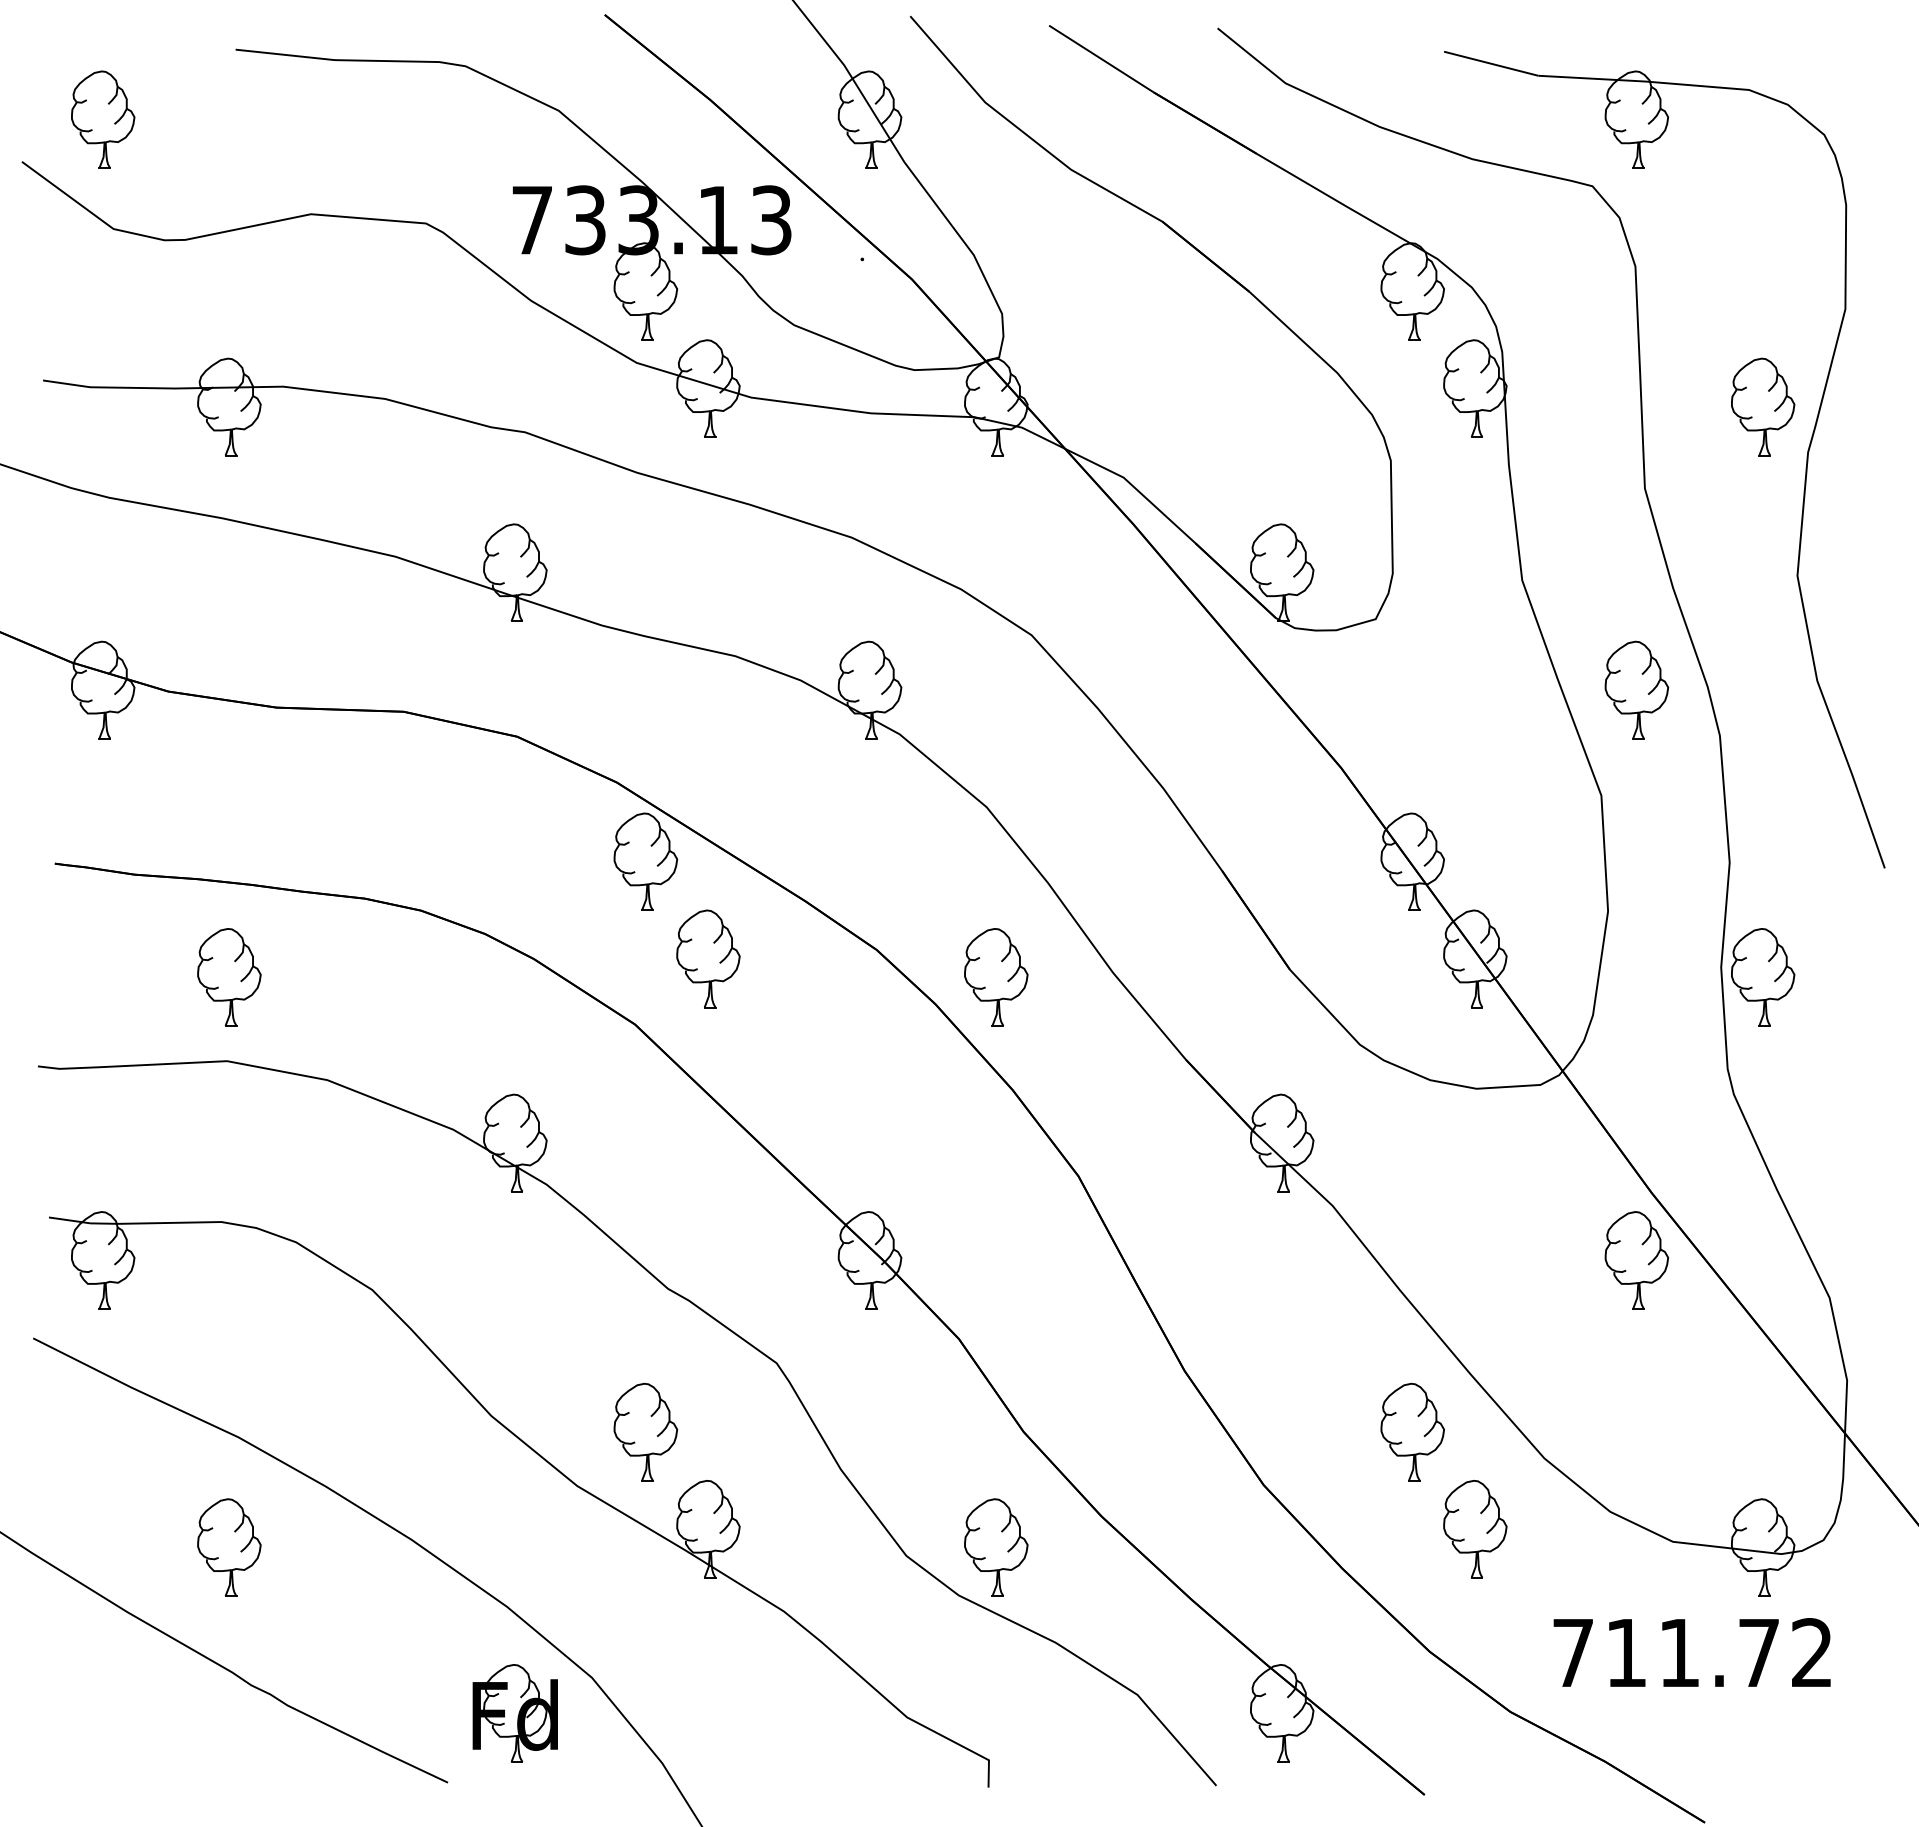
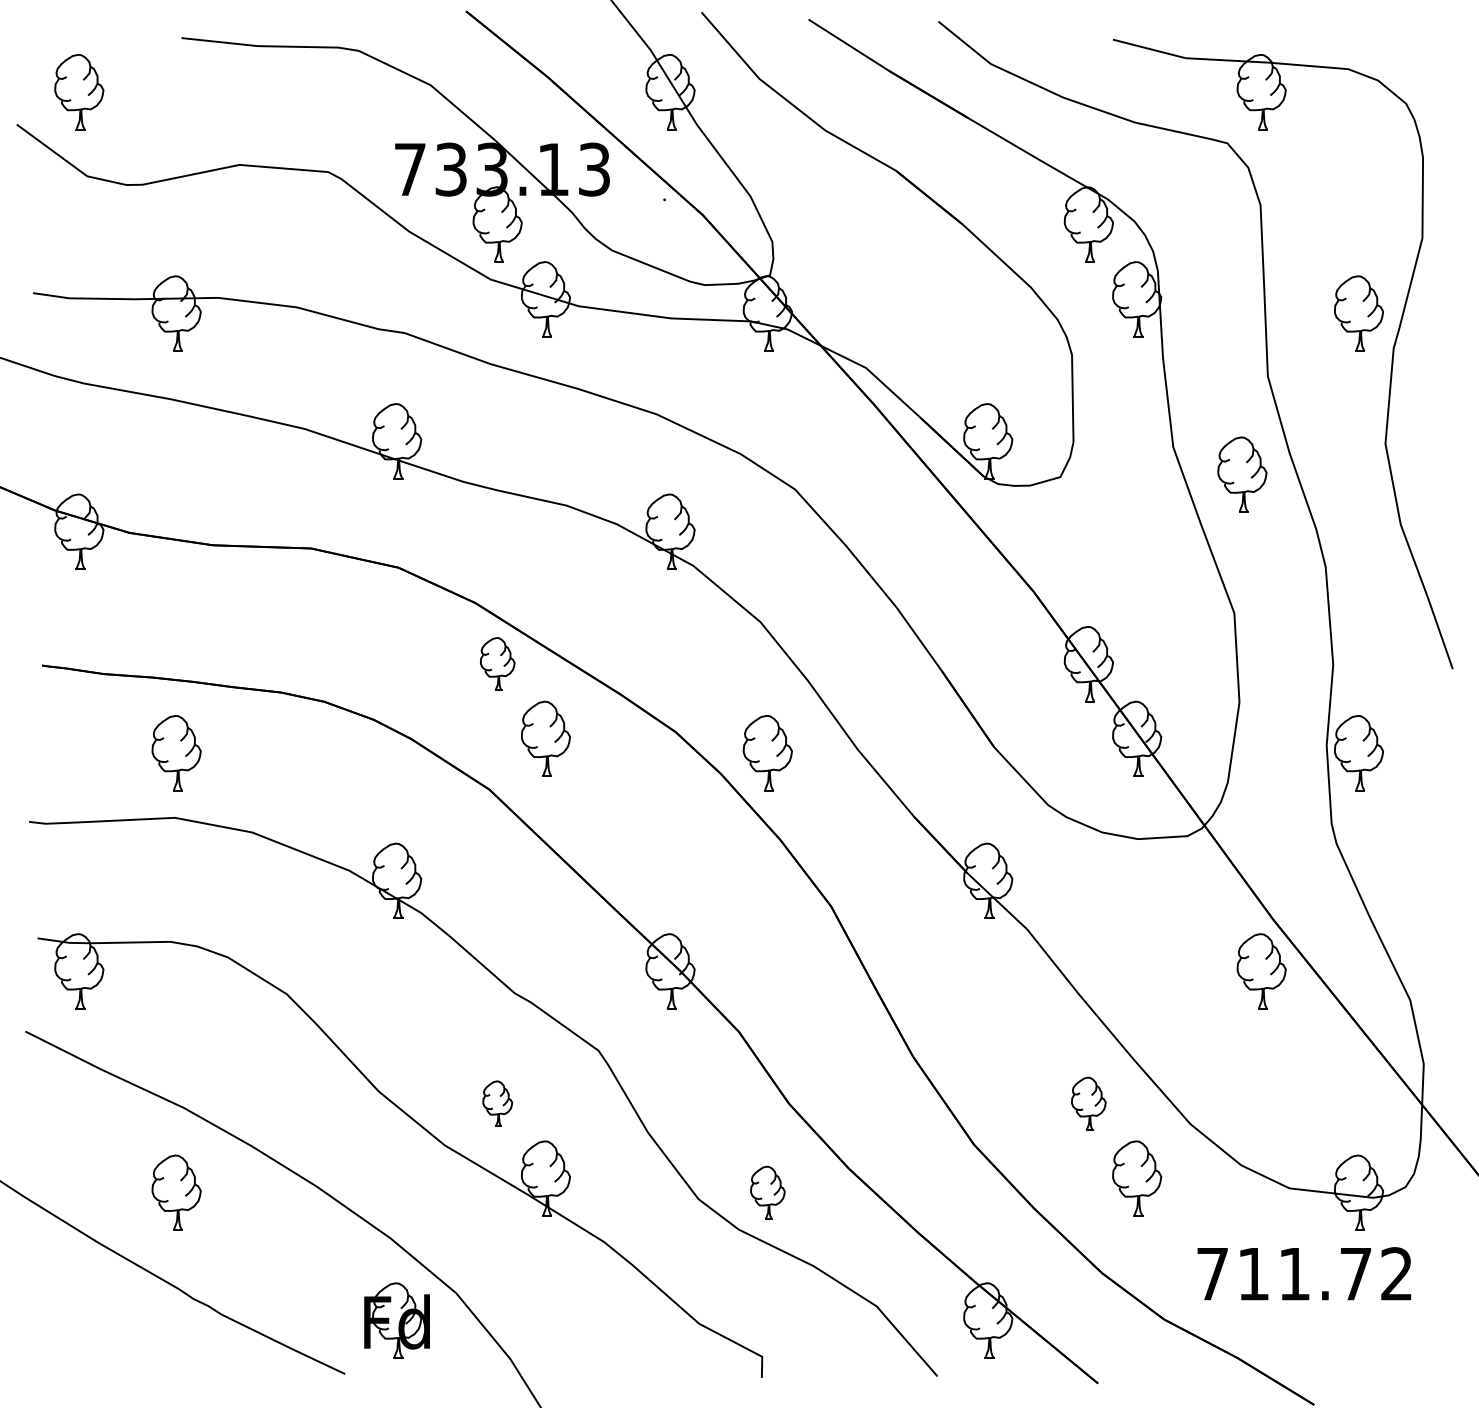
part: (1636, 689) -> (1242, 474), moved
part: (645, 861) -> (497, 663), size x0.7
part: (645, 1431) -> (497, 1103), size x0.6
part: (1412, 1431) -> (1088, 1103), size x0.7
part: (996, 1547) -> (768, 1192), size x0.7

